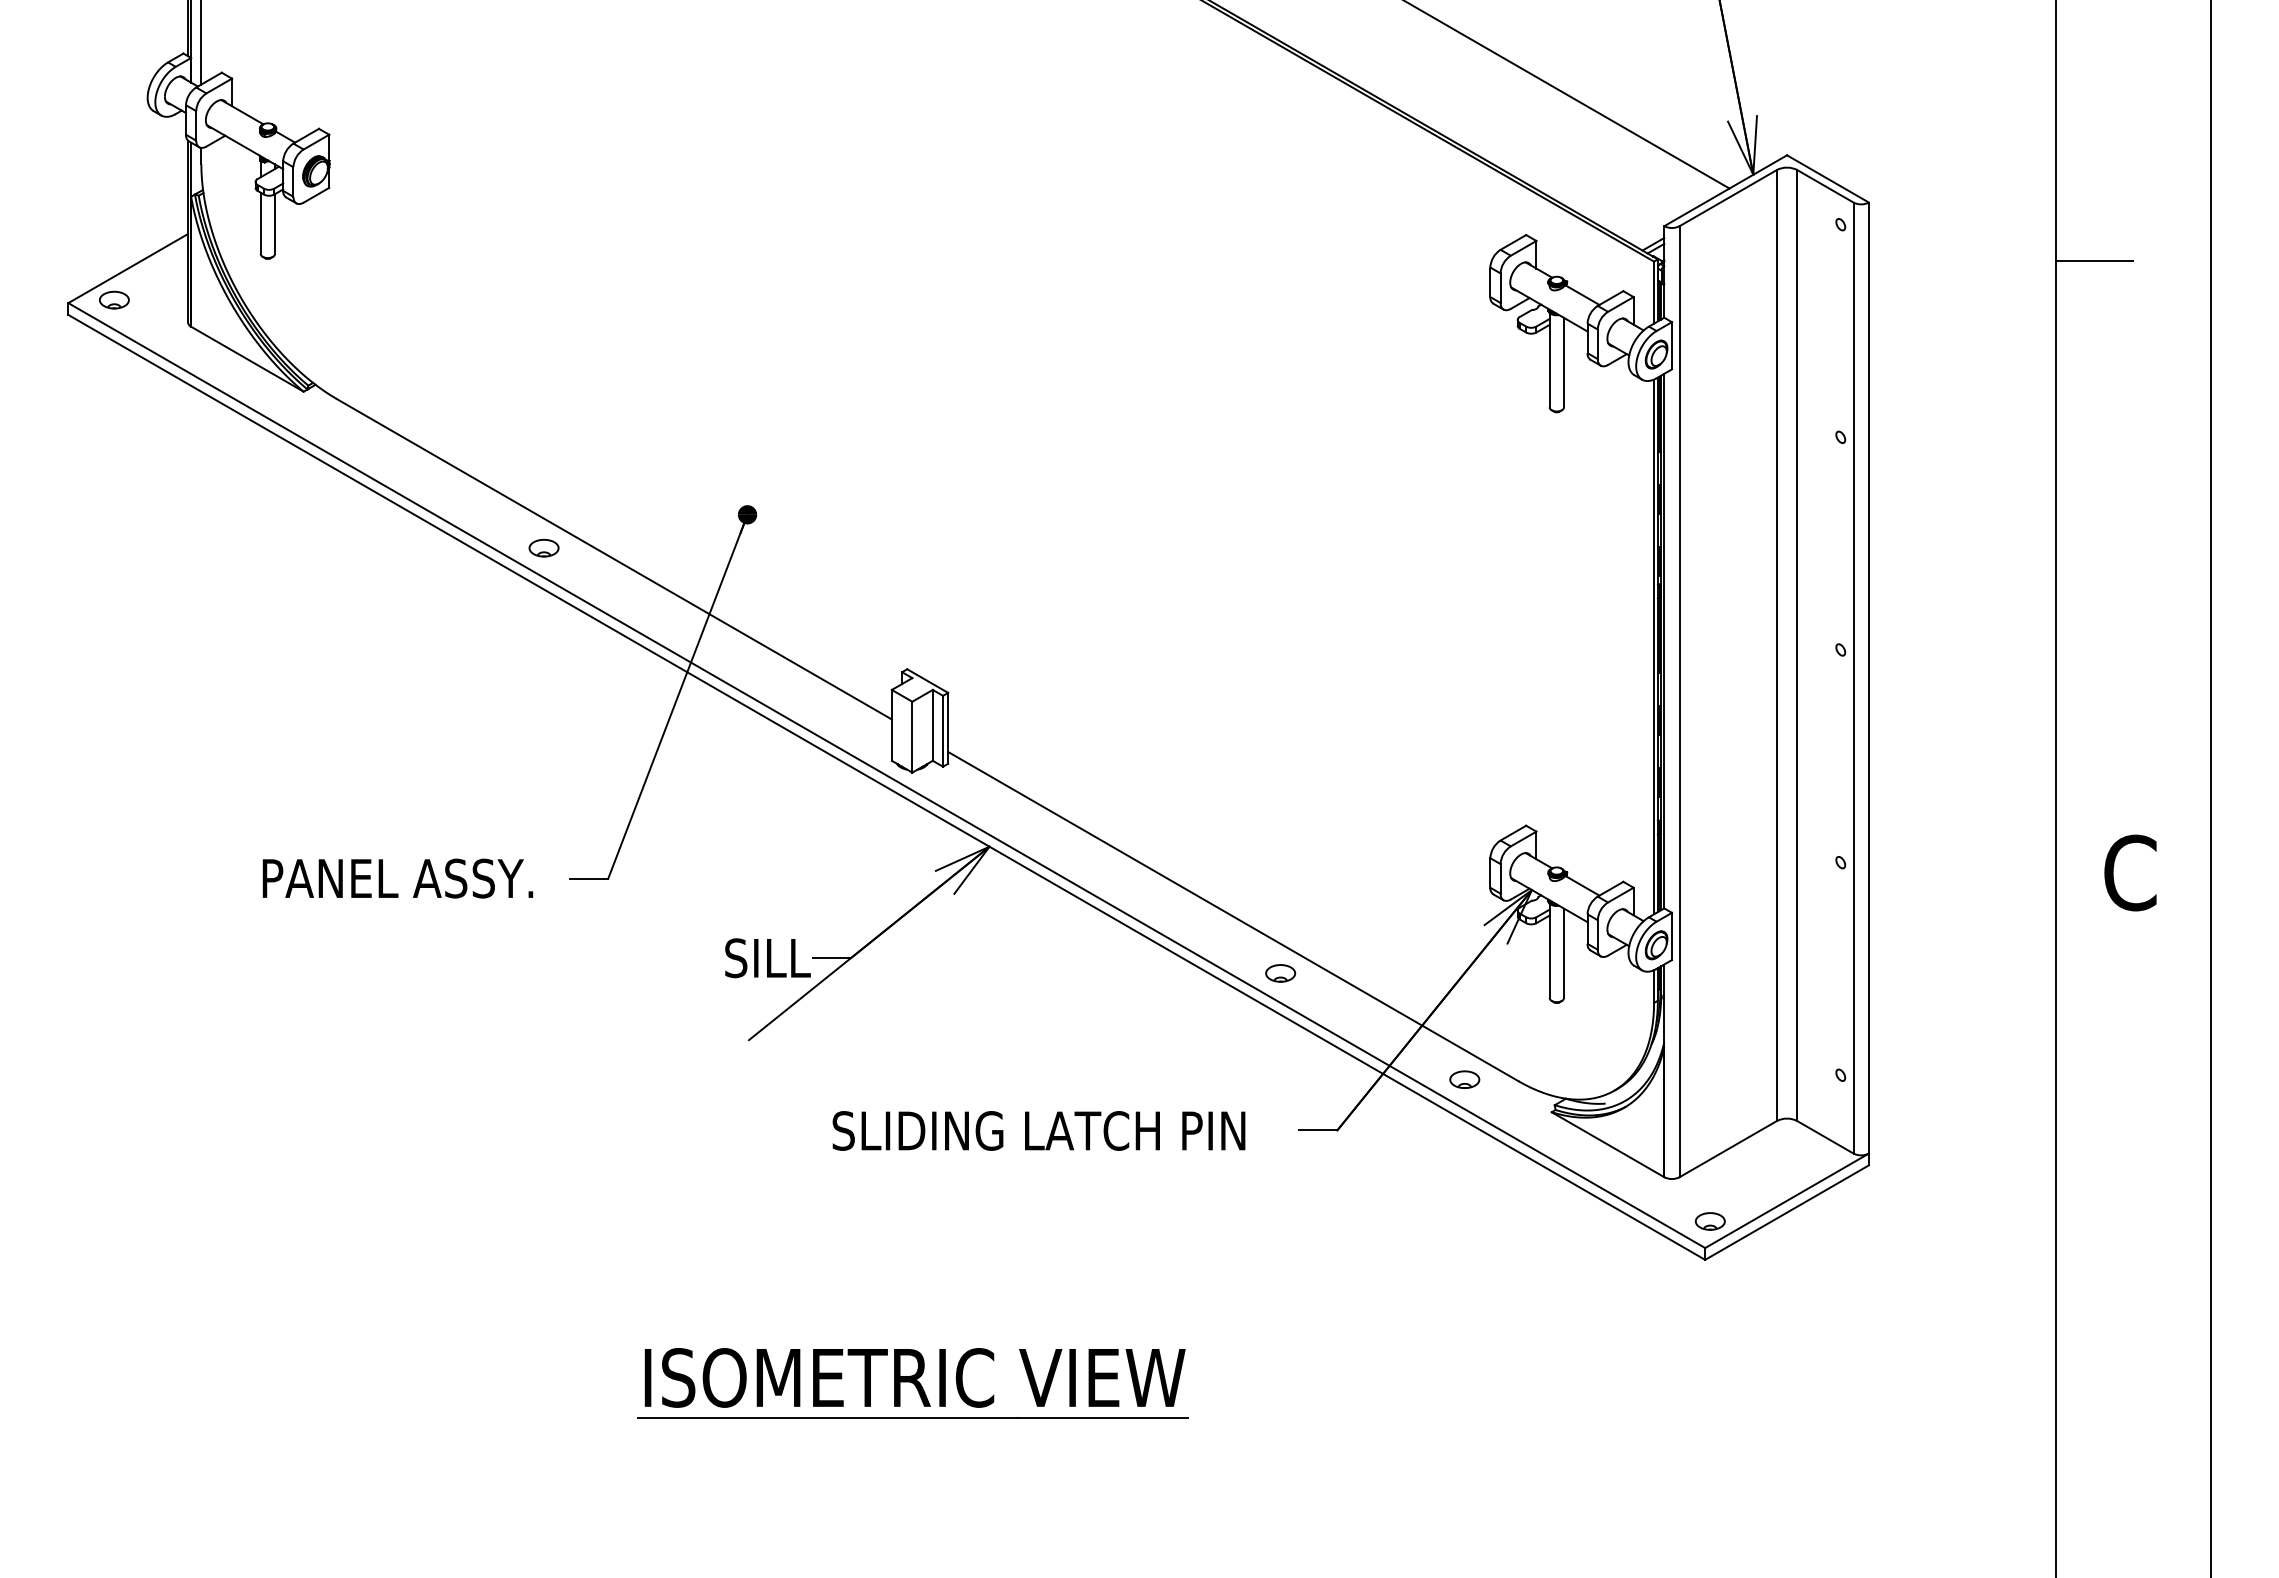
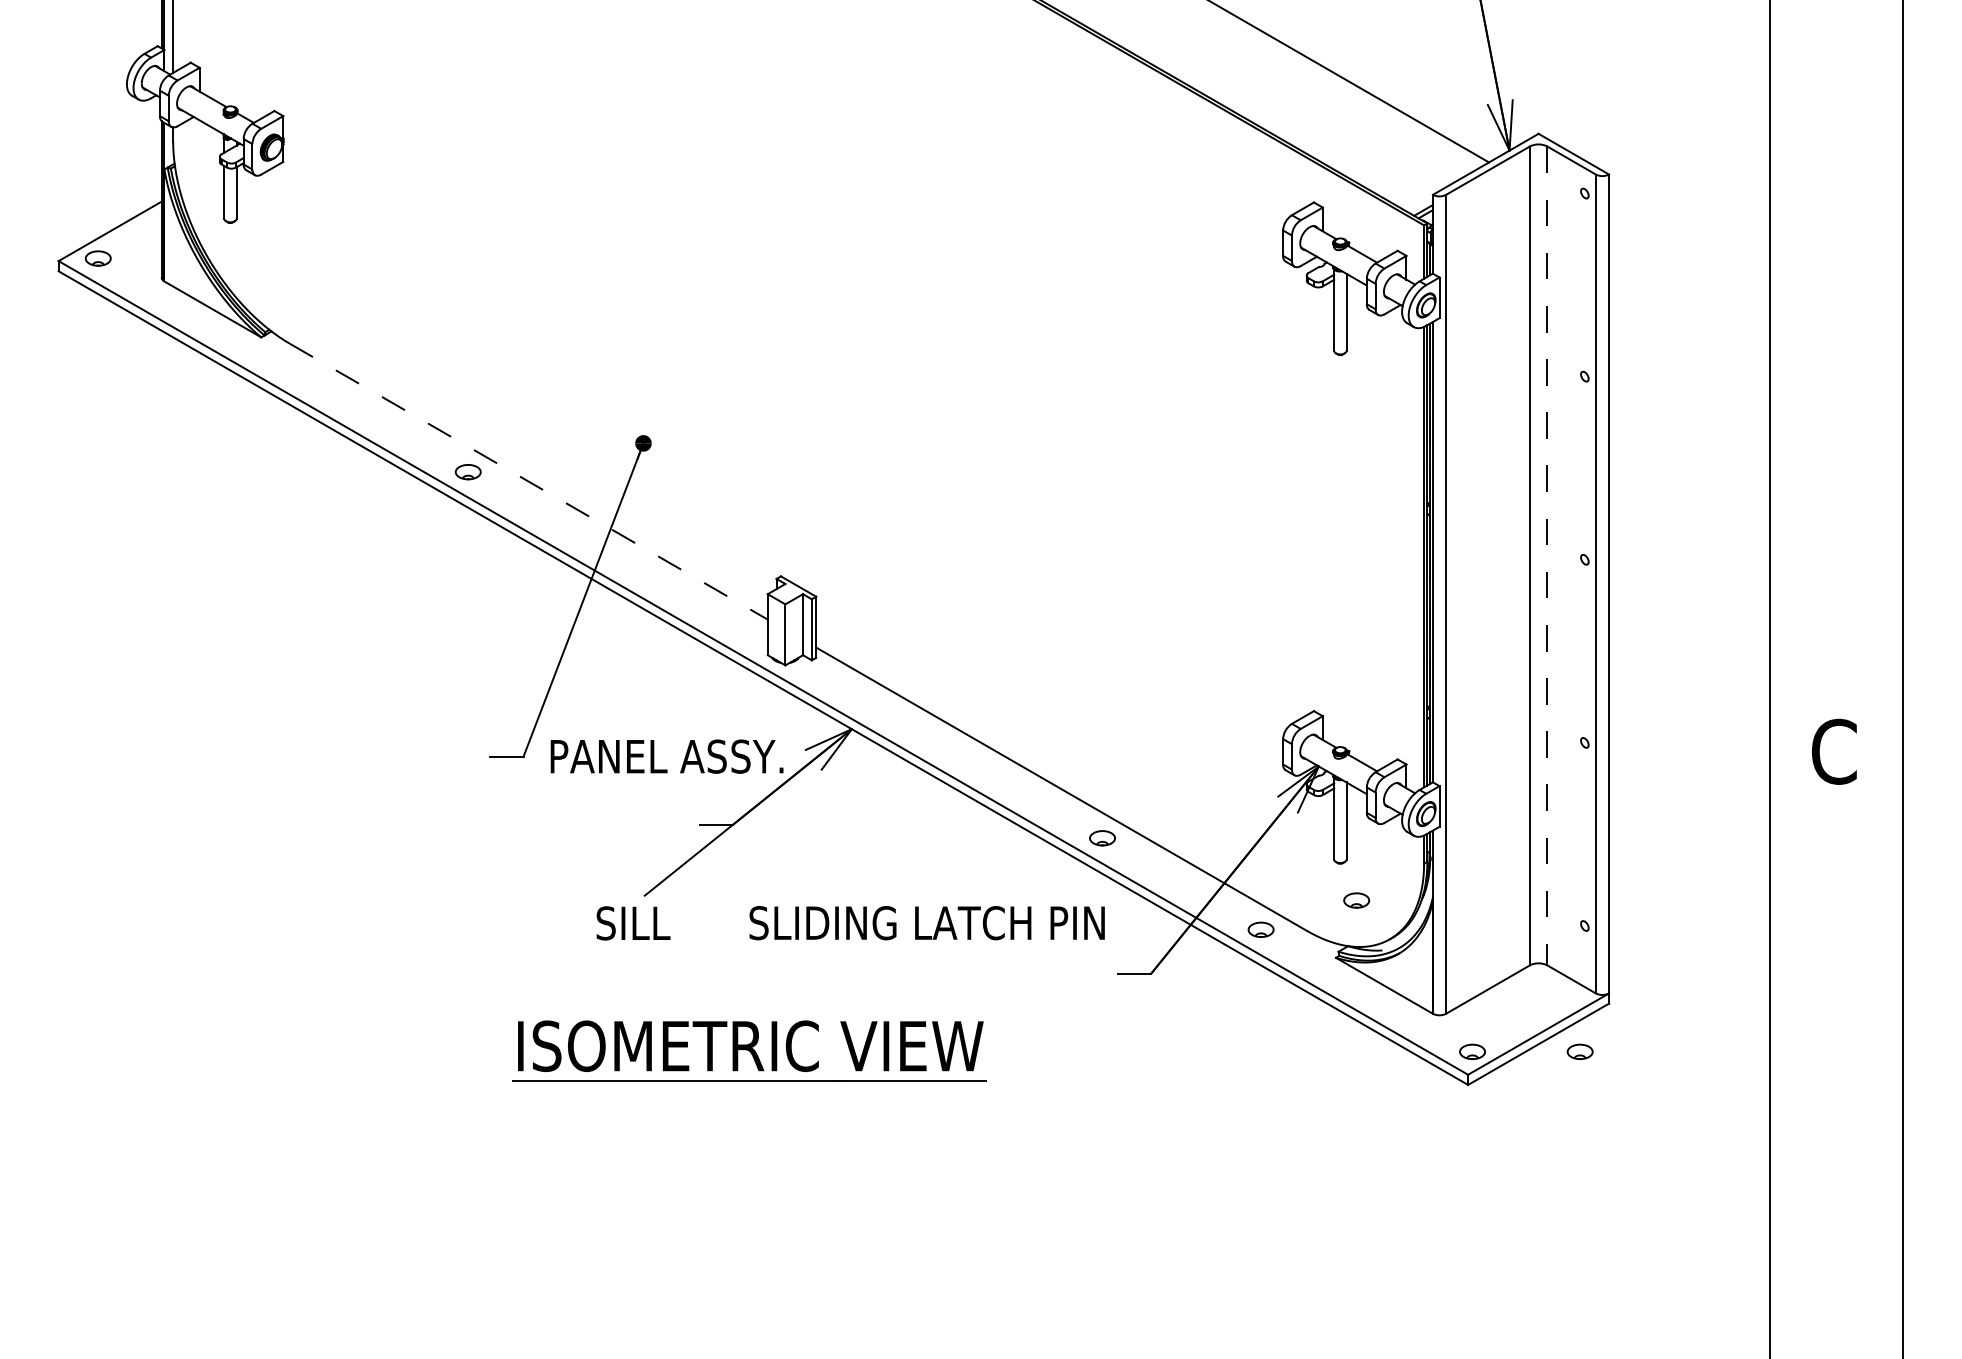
line: (2094, 261) -> (1803, 225), removed
line: (614, 559) -> (528, 481), solid -> dashed
line: (1797, 646) -> (1547, 556), solid -> dashed
text: (397, 878) -> (666, 756), moved
text: (767, 958) -> (633, 923), moved
part: (1575, 1045) -> (1356, 900), added
text: (1038, 1130) -> (926, 922), moved
part: (1834, 1221) -> (1579, 1051), added
part: (912, 1383) -> (748, 1051), moved

